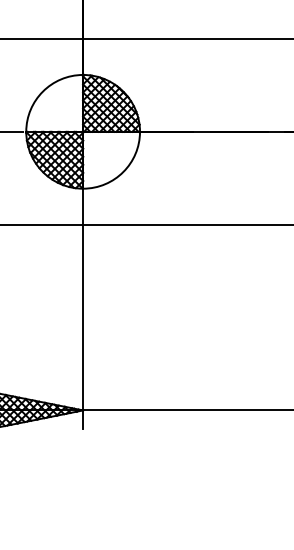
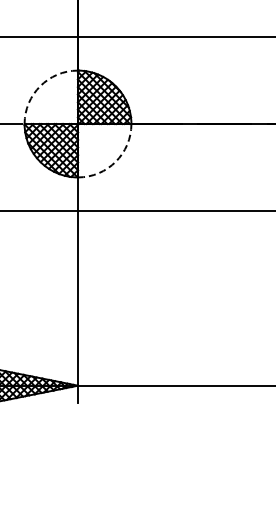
arc: (43, 91) -> (40, 86), solid -> dashed
arc: (123, 171) -> (115, 161), solid -> dashed

